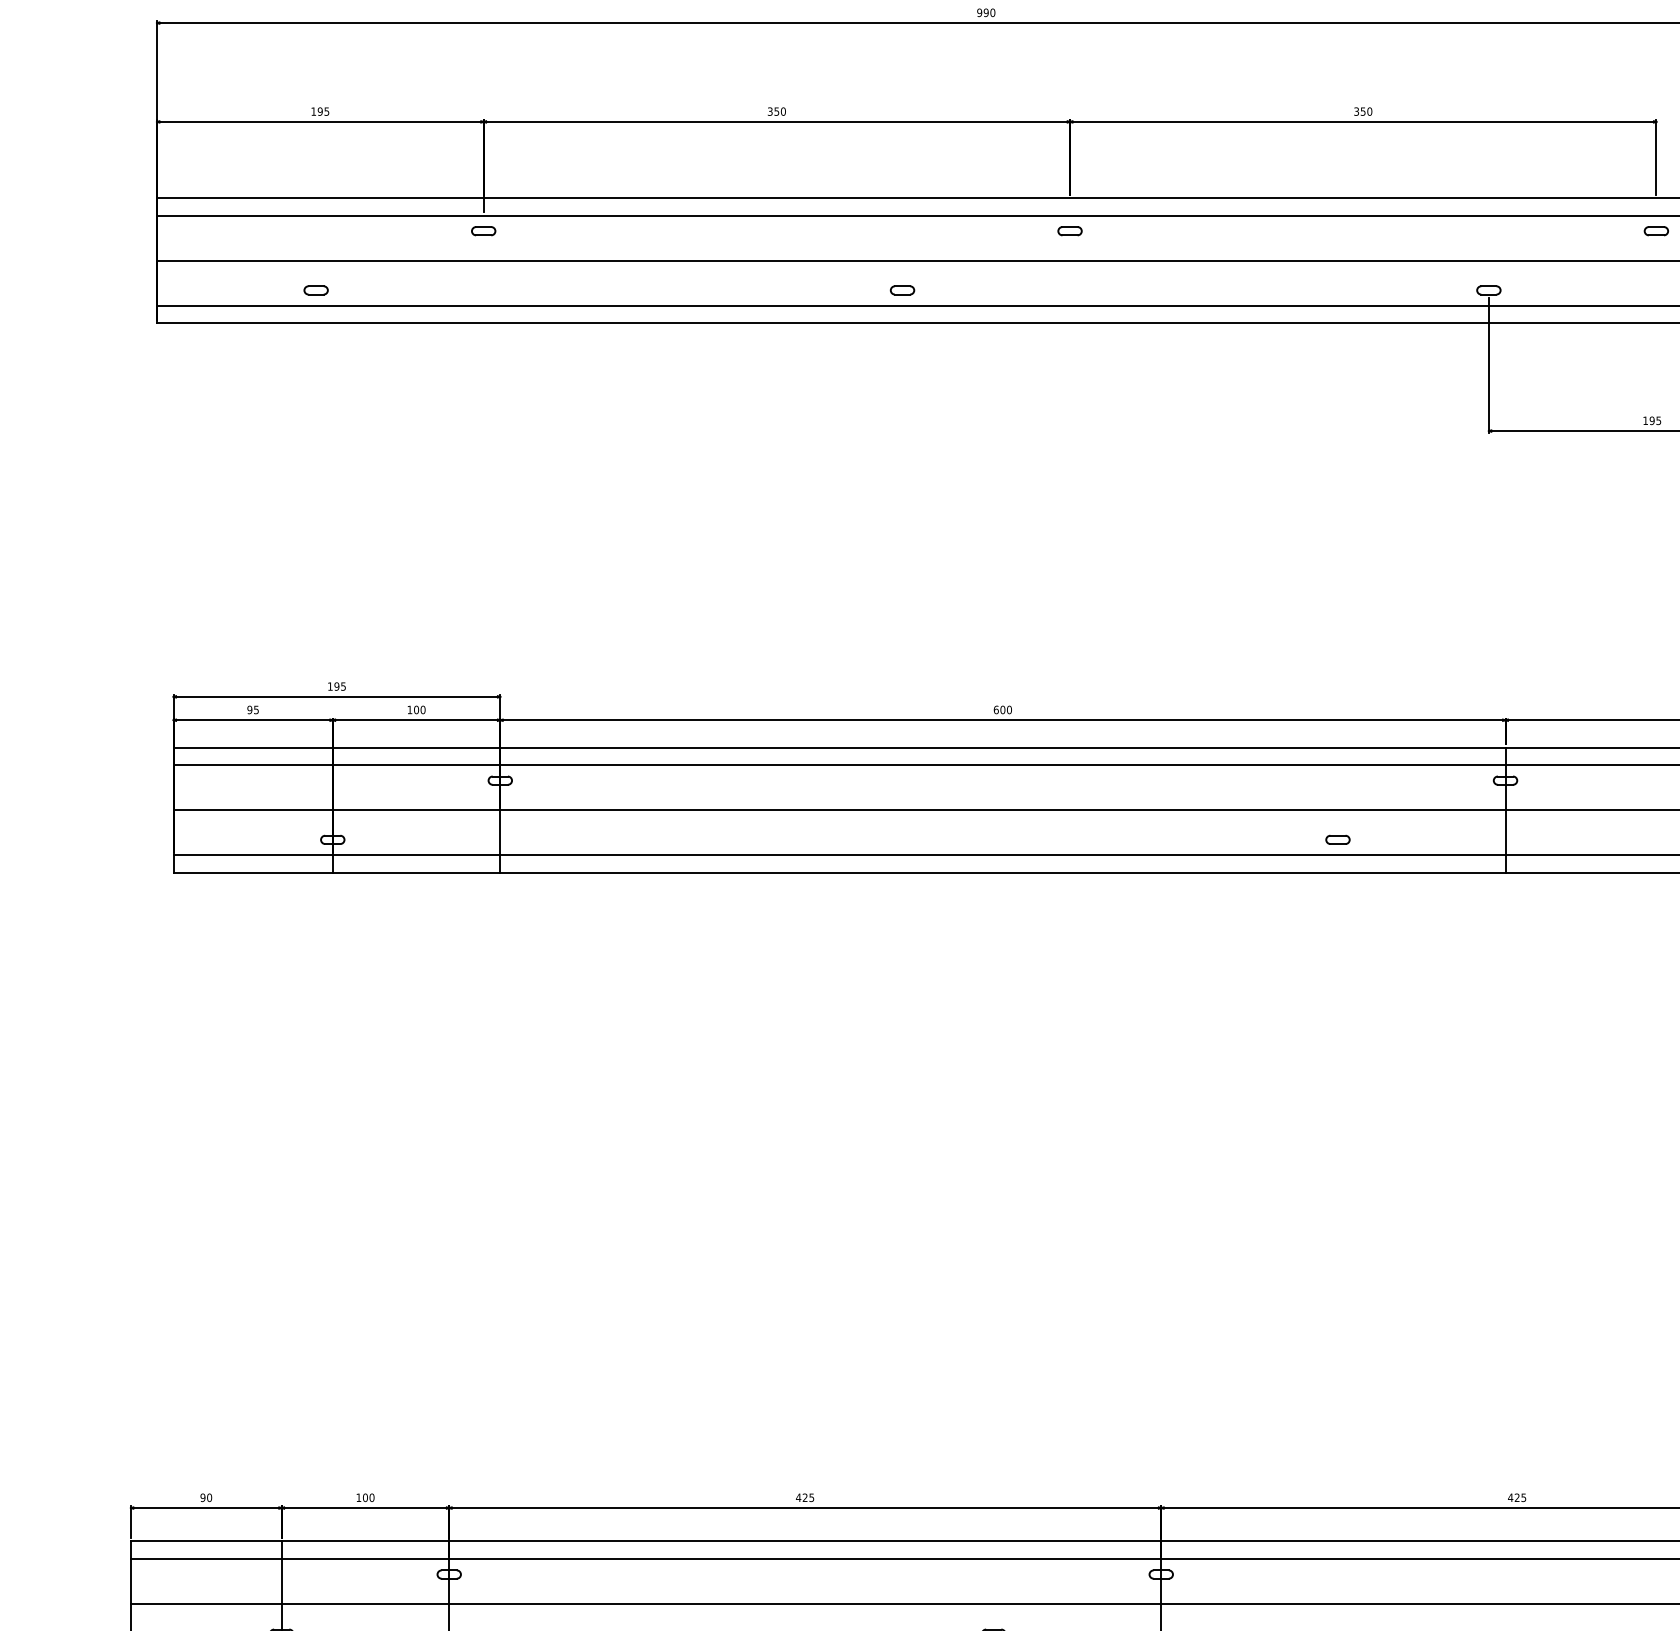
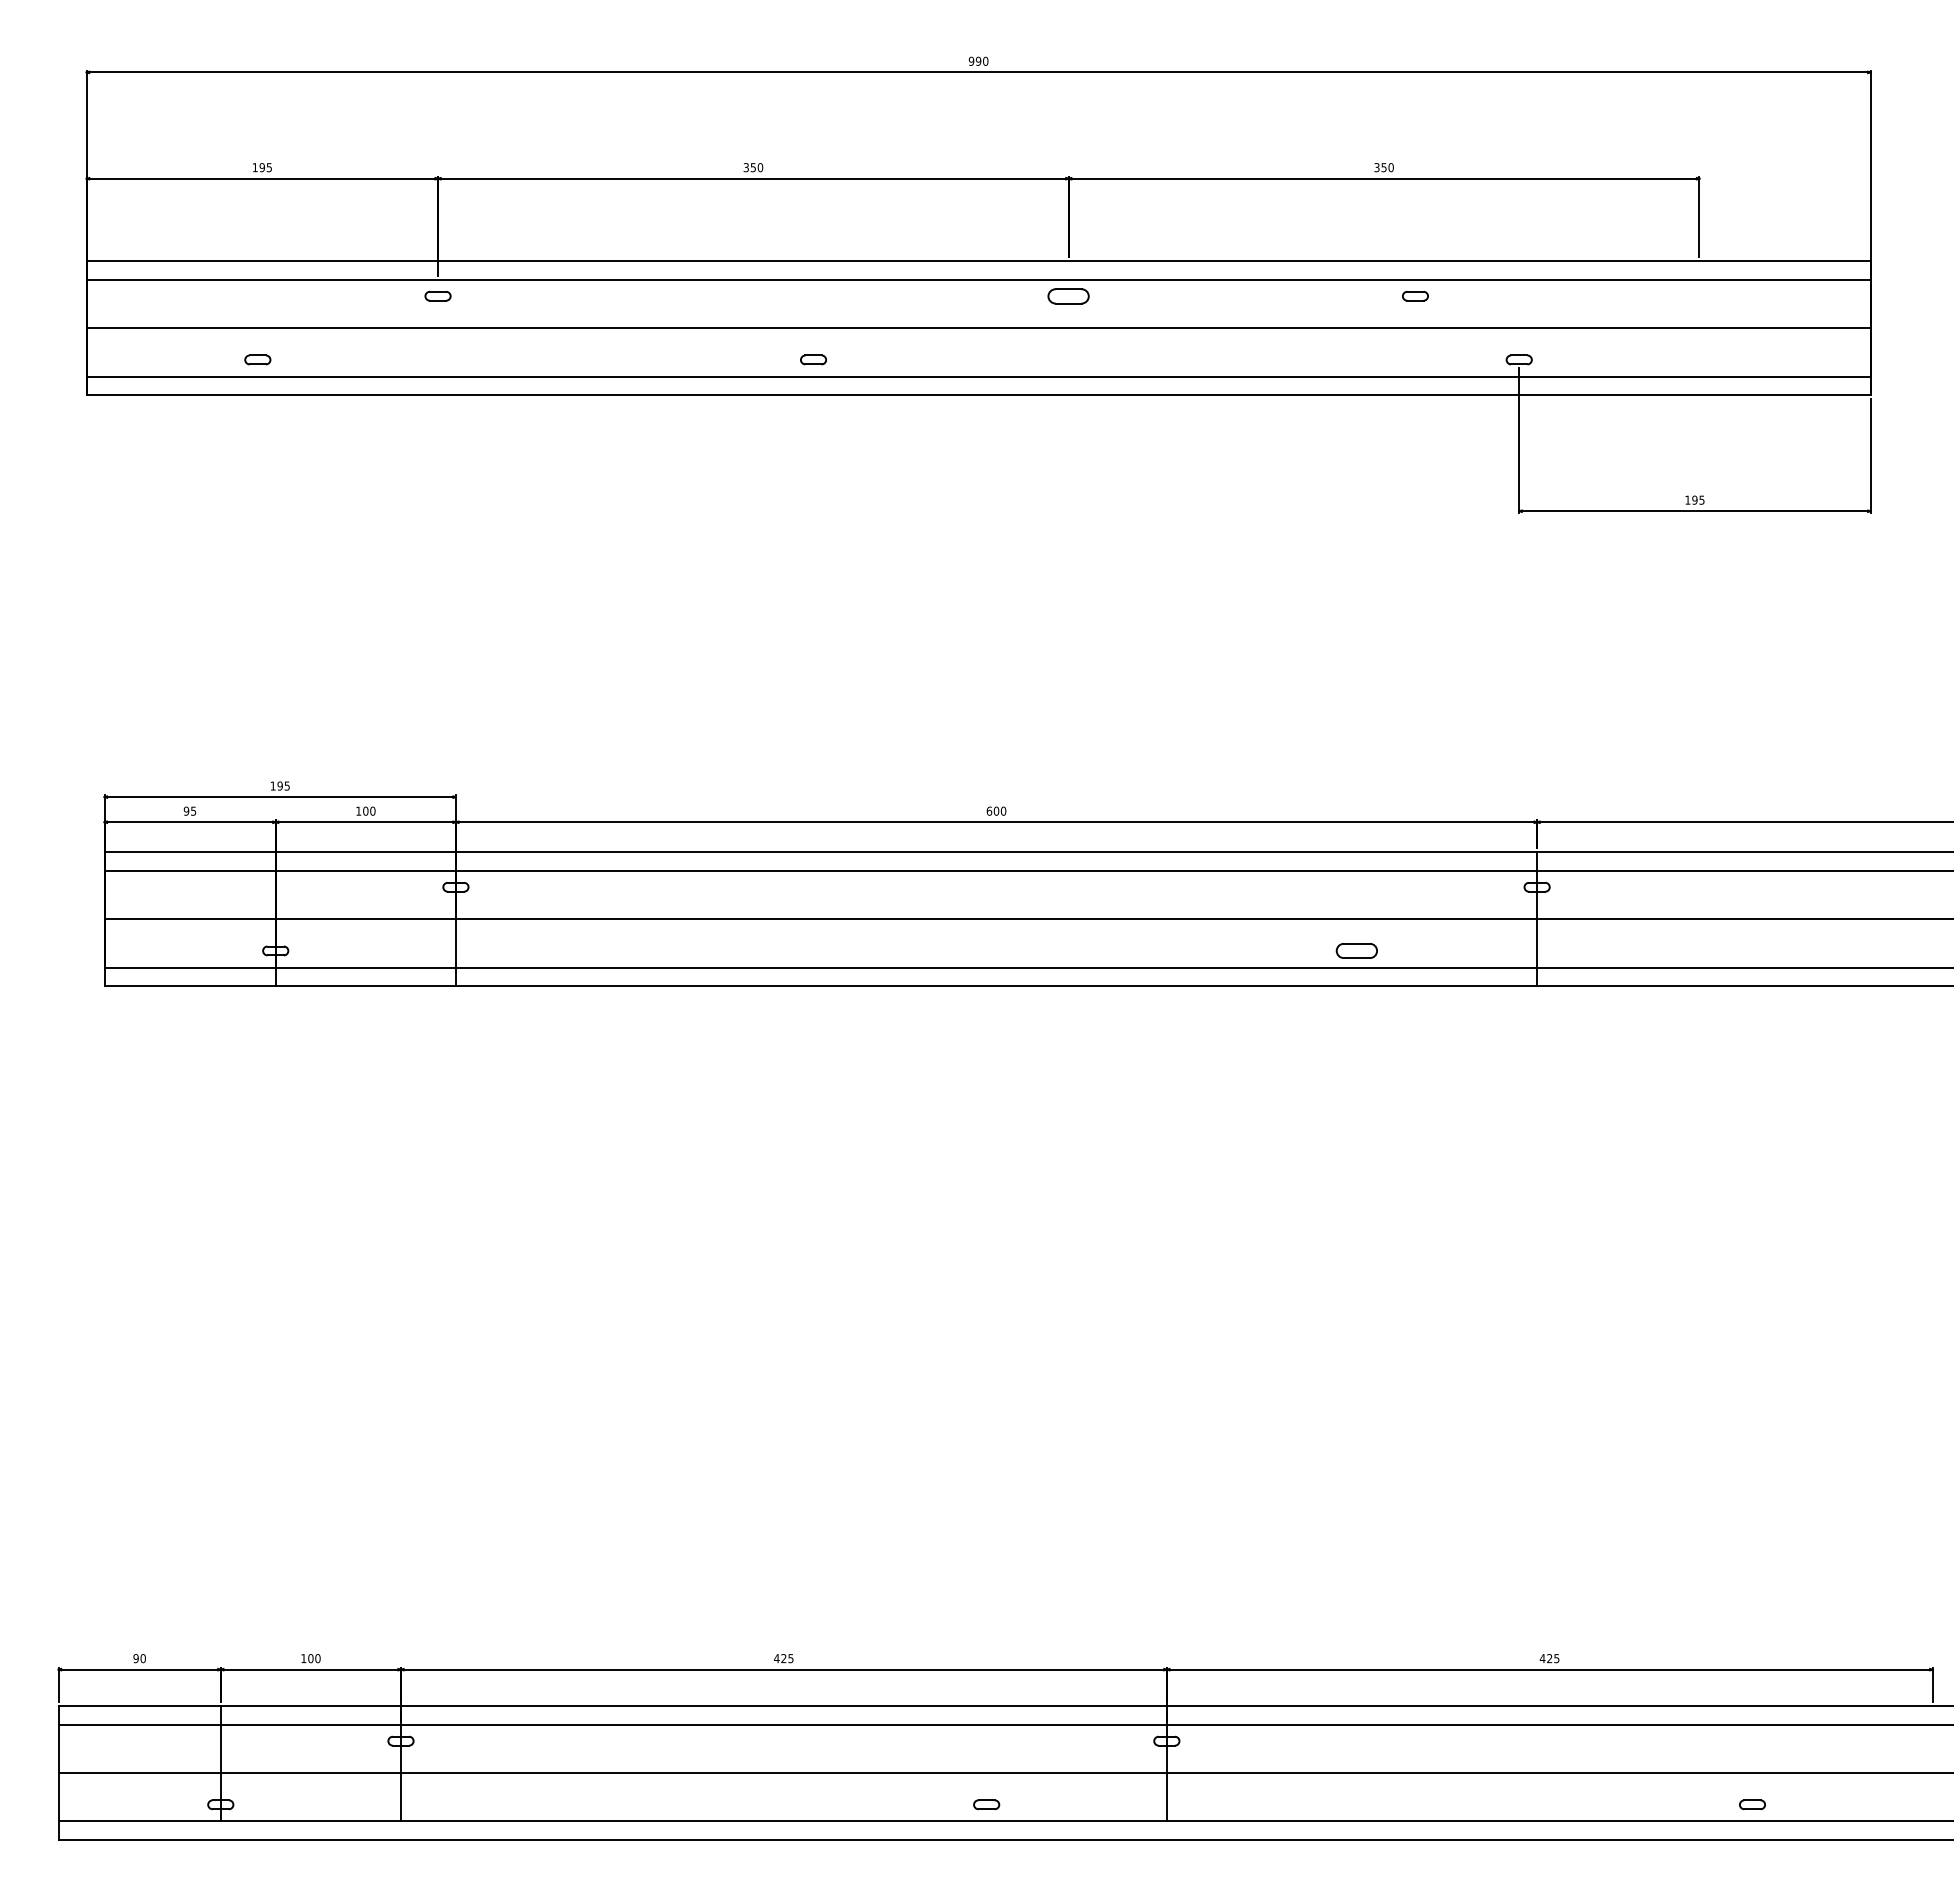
part: (1069, 230) -> (1068, 295), size x1.6
part: (1656, 231) -> (1415, 296), moved
part: (902, 290) -> (813, 359), moved
part: (1337, 839) -> (1356, 950), size x1.6

